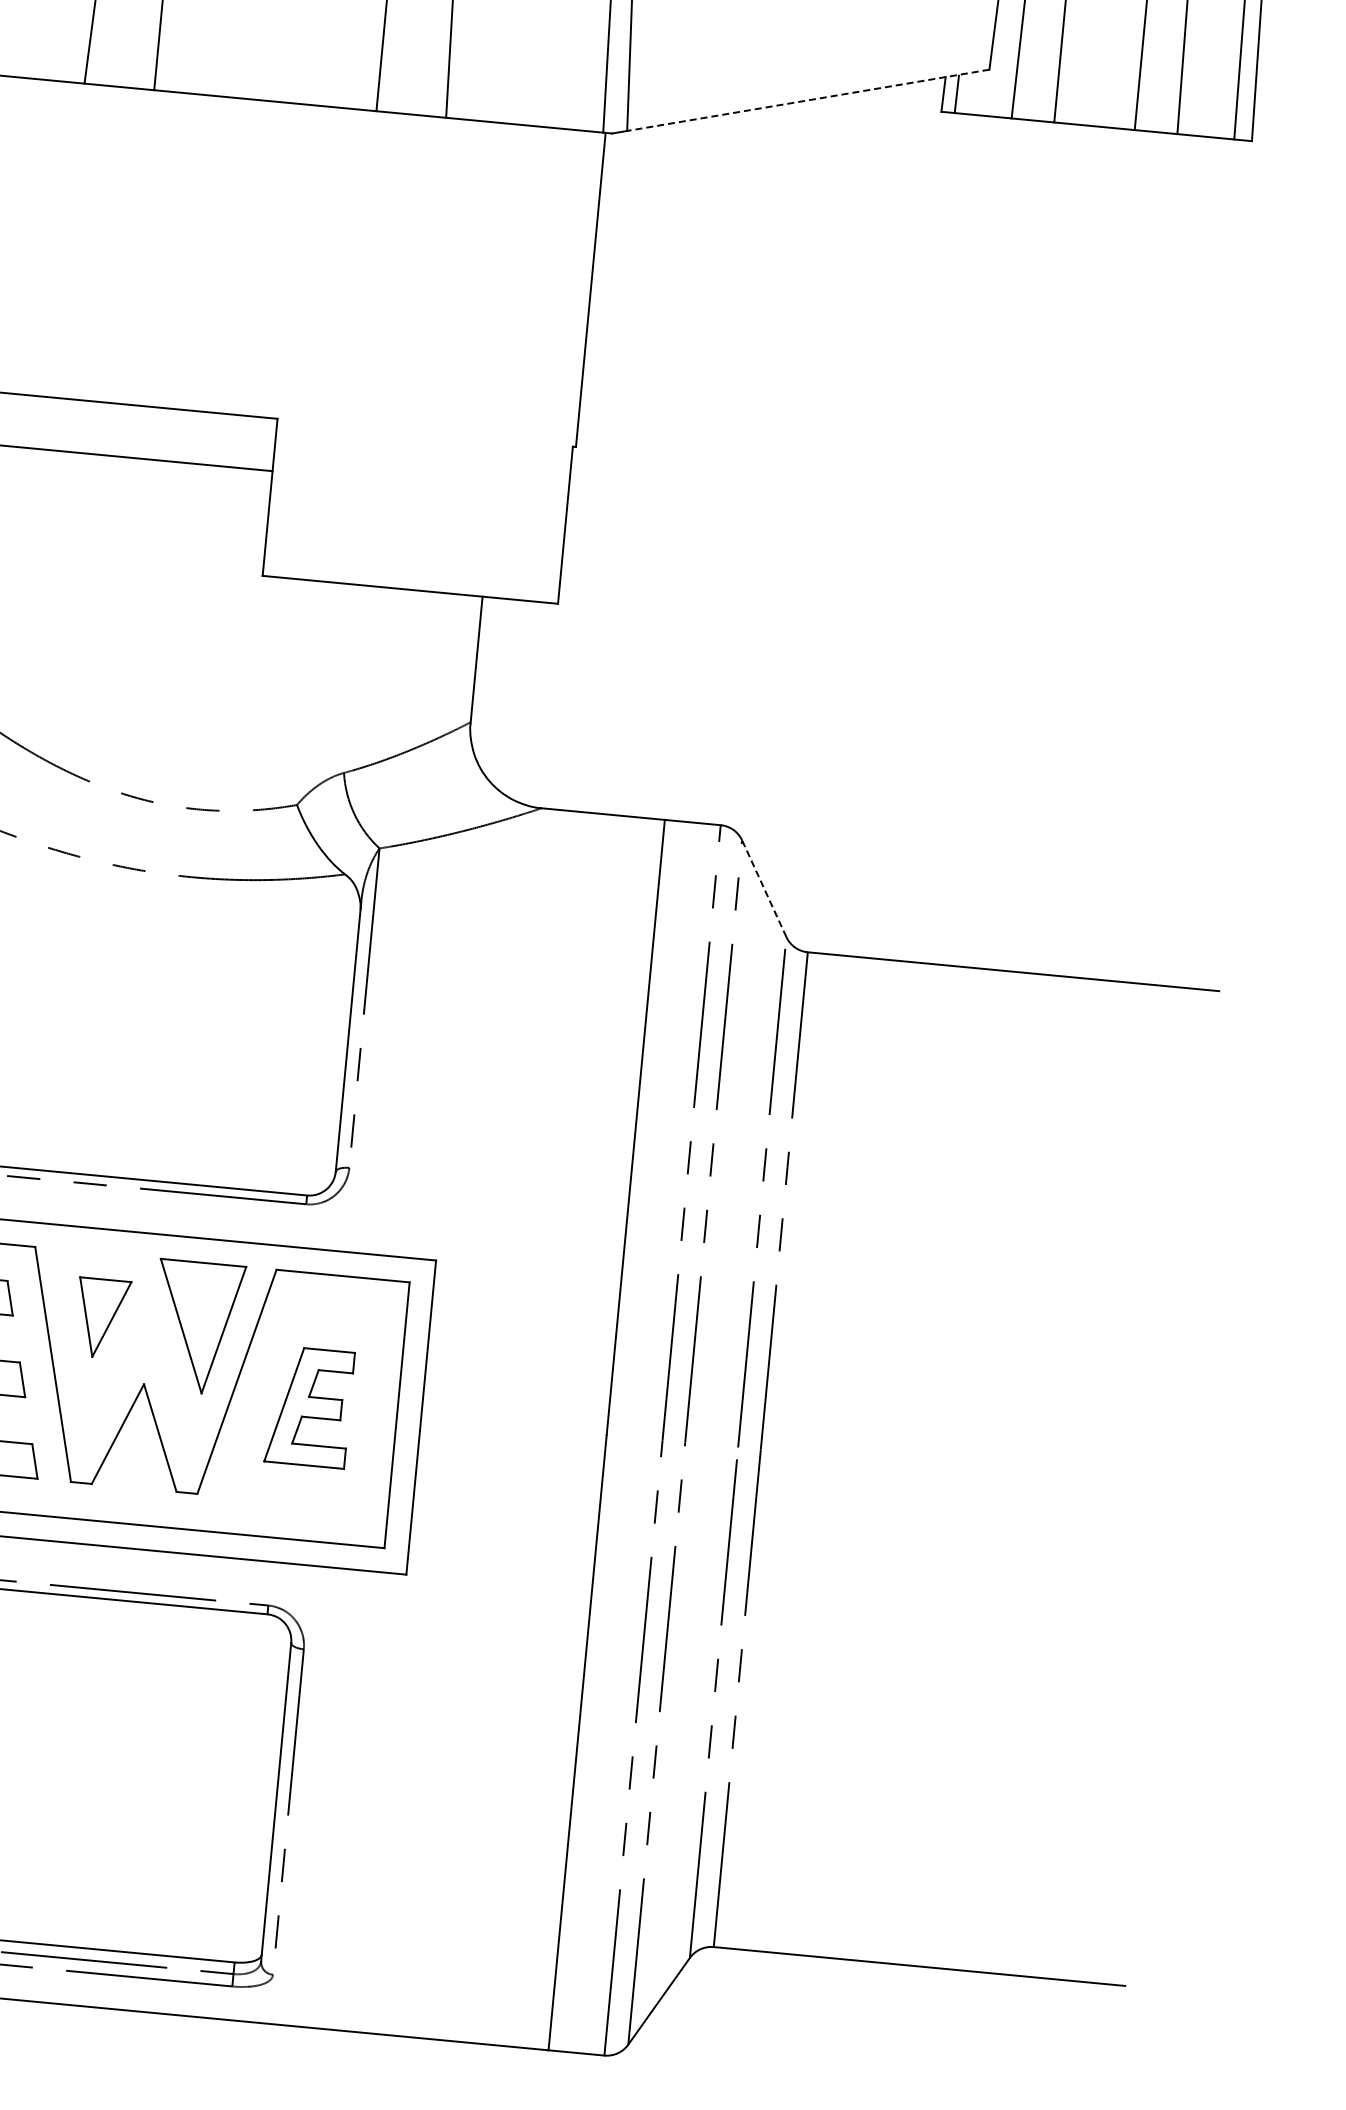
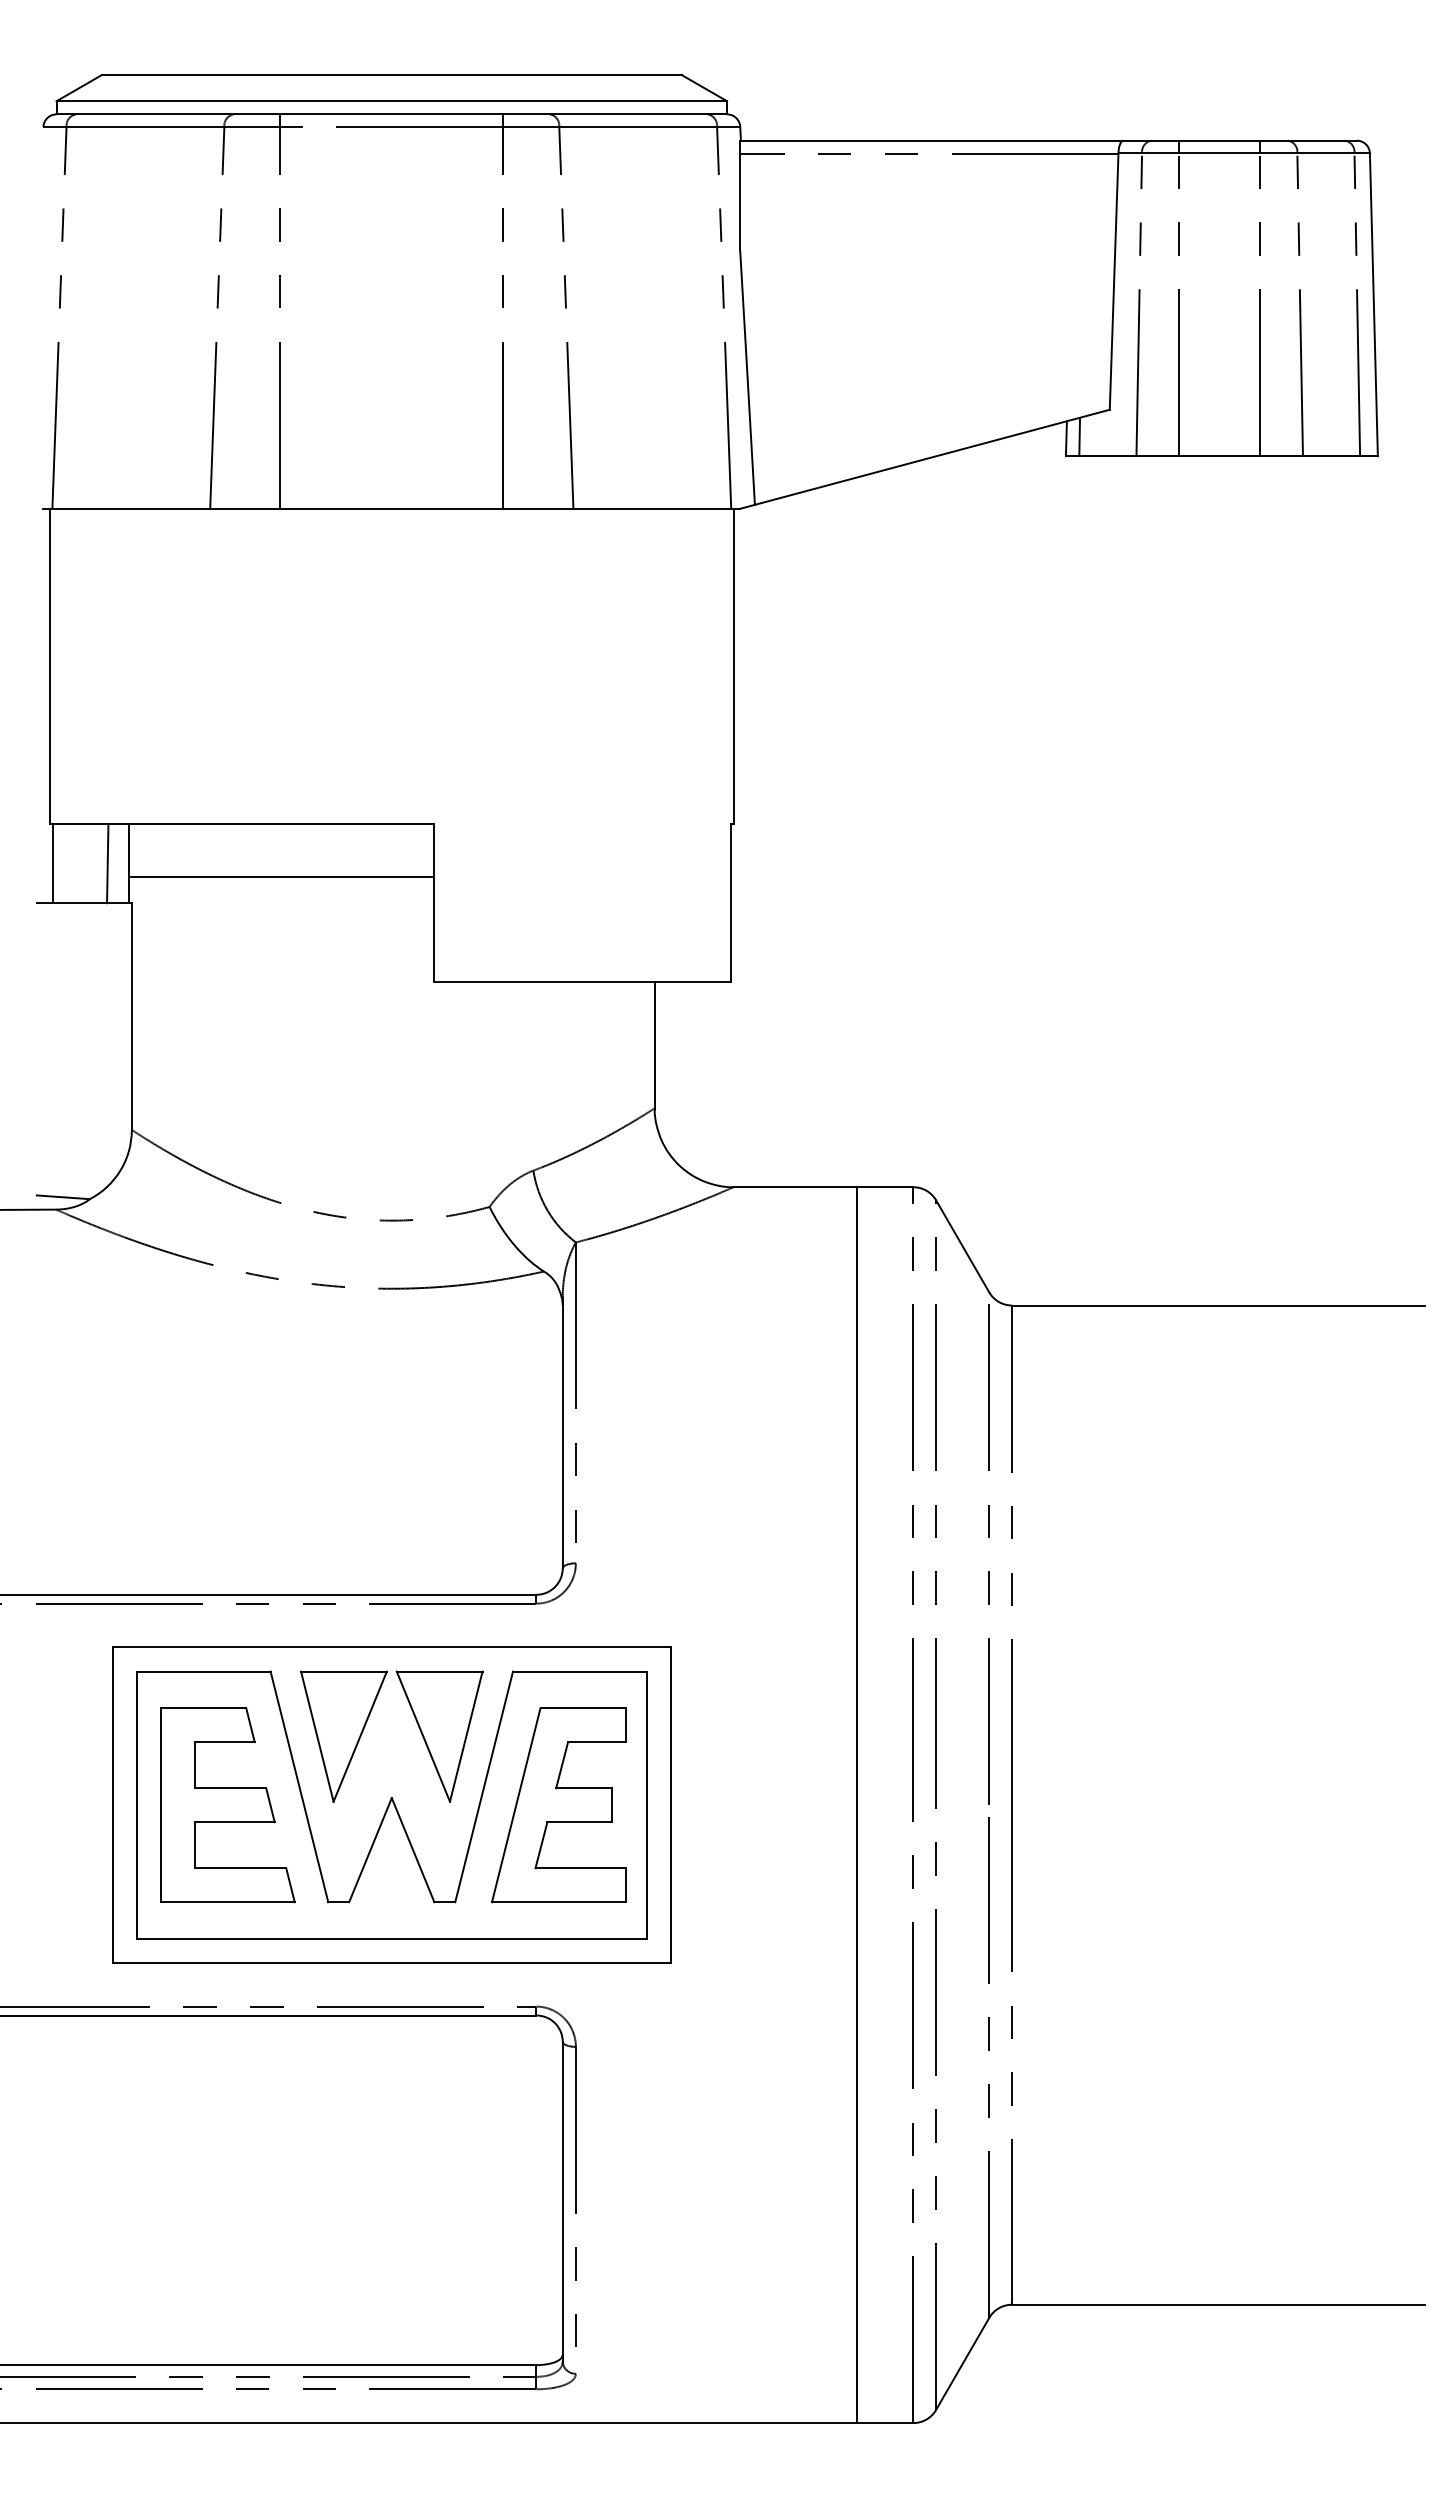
line: (808, 100) -> (932, 457), dashed -> solid
line: (764, 887) -> (962, 1245), dashed -> solid
part: (101, 1318) -> (343, 1736), size x1.67
part: (309, 1407) -> (558, 1805), size x1.67

